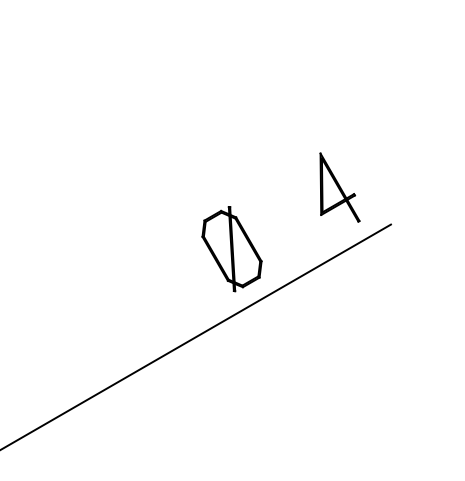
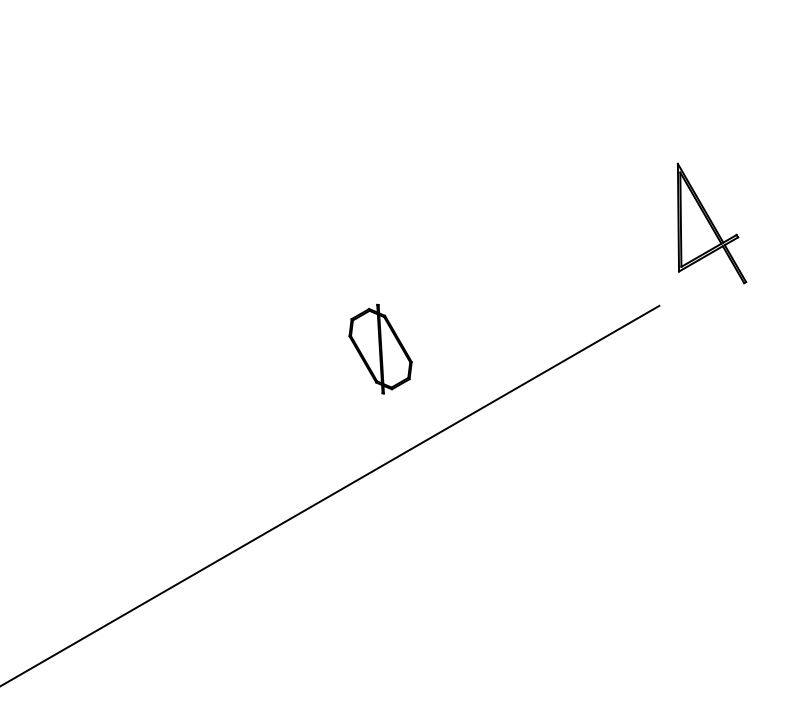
part: (339, 187) -> (711, 223), moved
part: (231, 249) -> (379, 349), size x0.6

